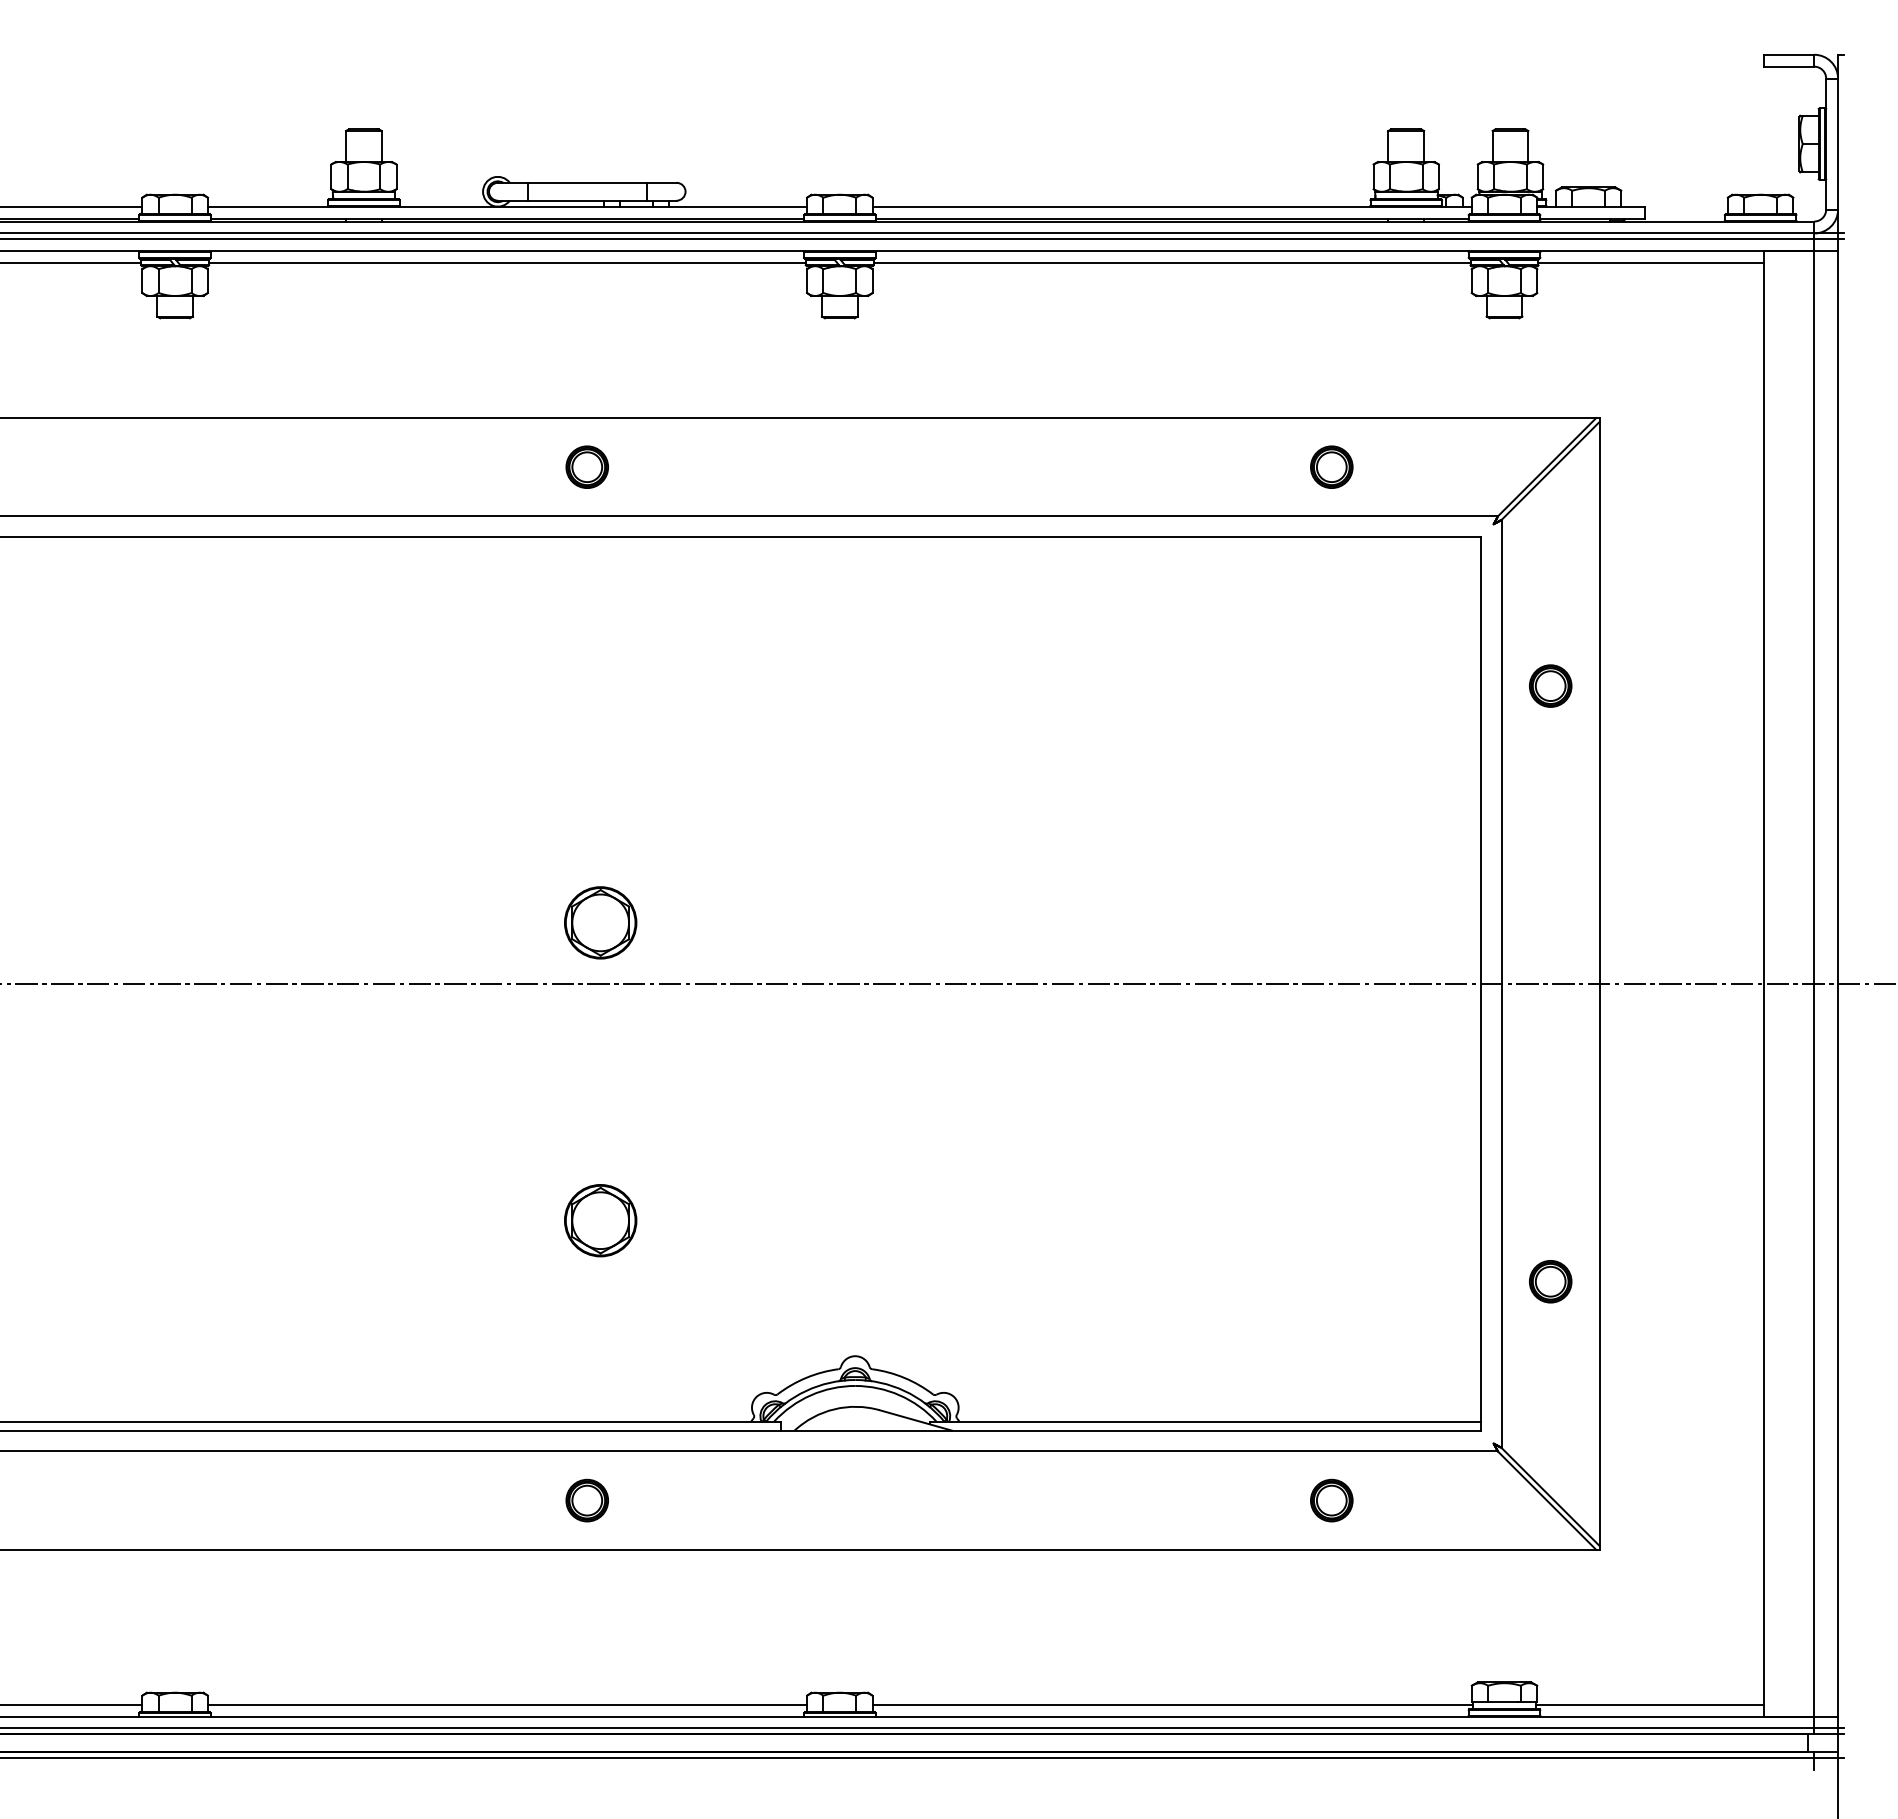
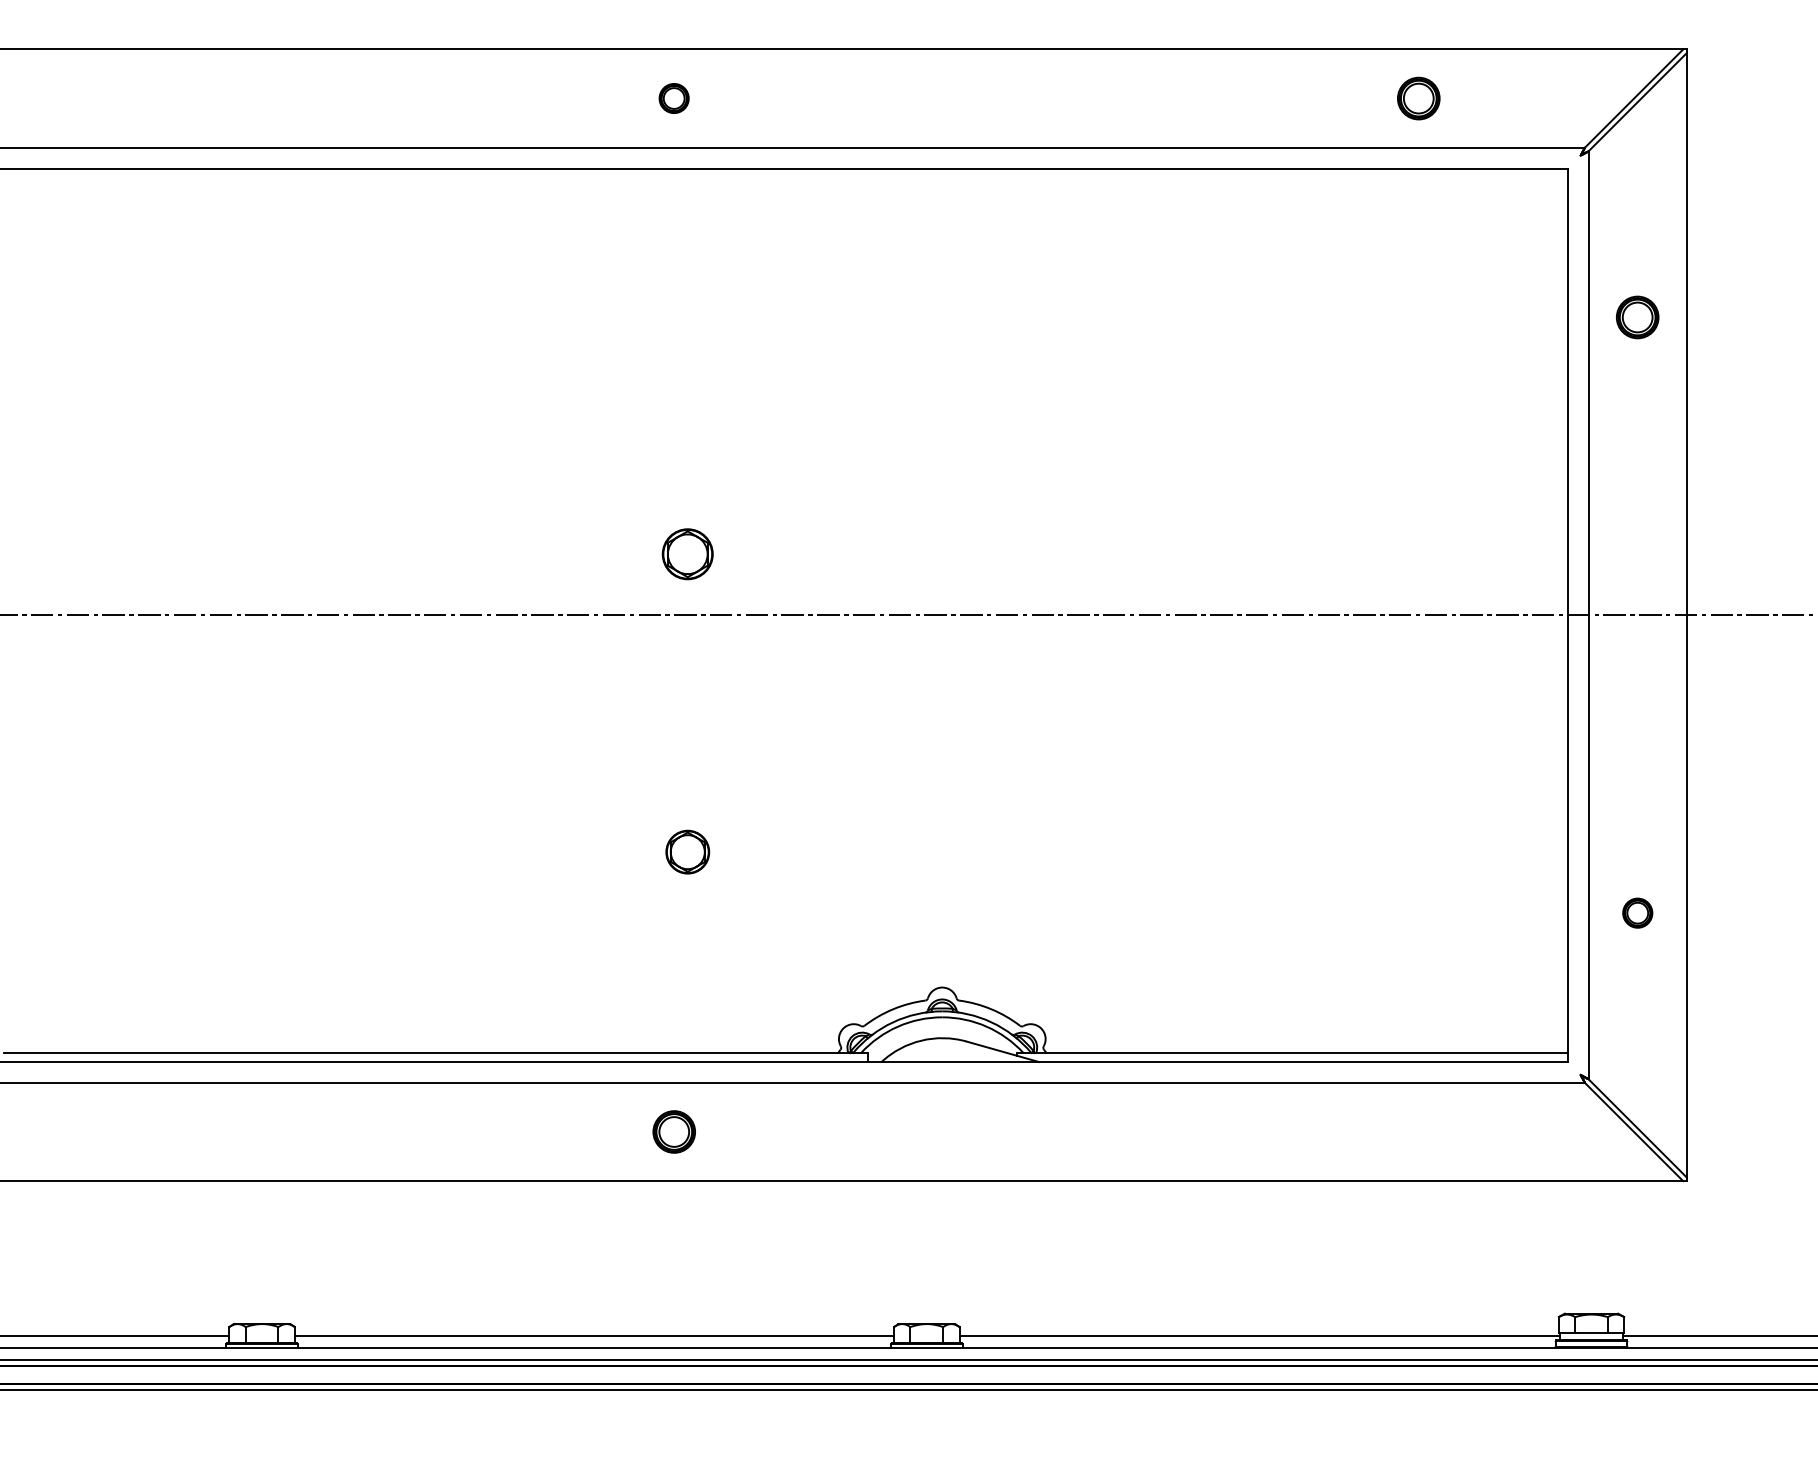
part: (586, 466) -> (673, 97), size x0.7
part: (600, 922) -> (687, 553), size x0.7
part: (600, 1220) -> (687, 851), size x0.6
part: (1550, 1281) -> (1637, 912), size x0.7
part: (1331, 1500) -> (1418, 1131), removed

